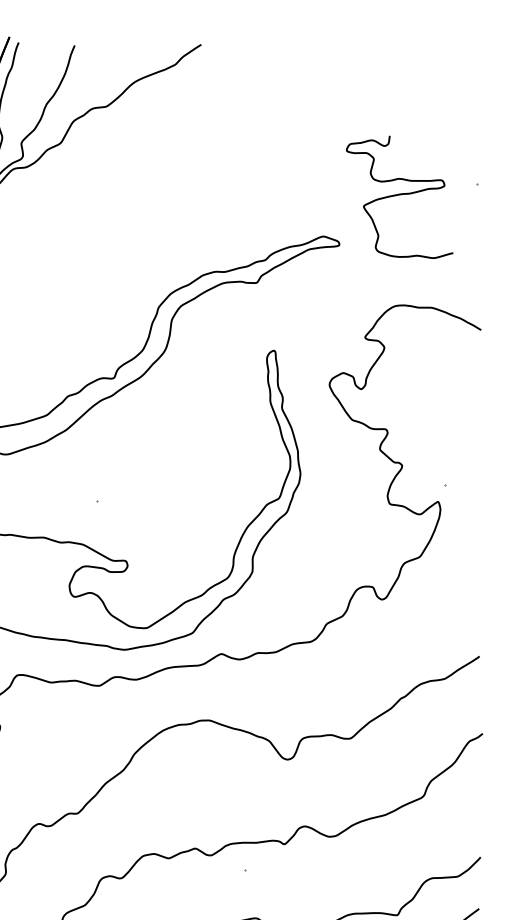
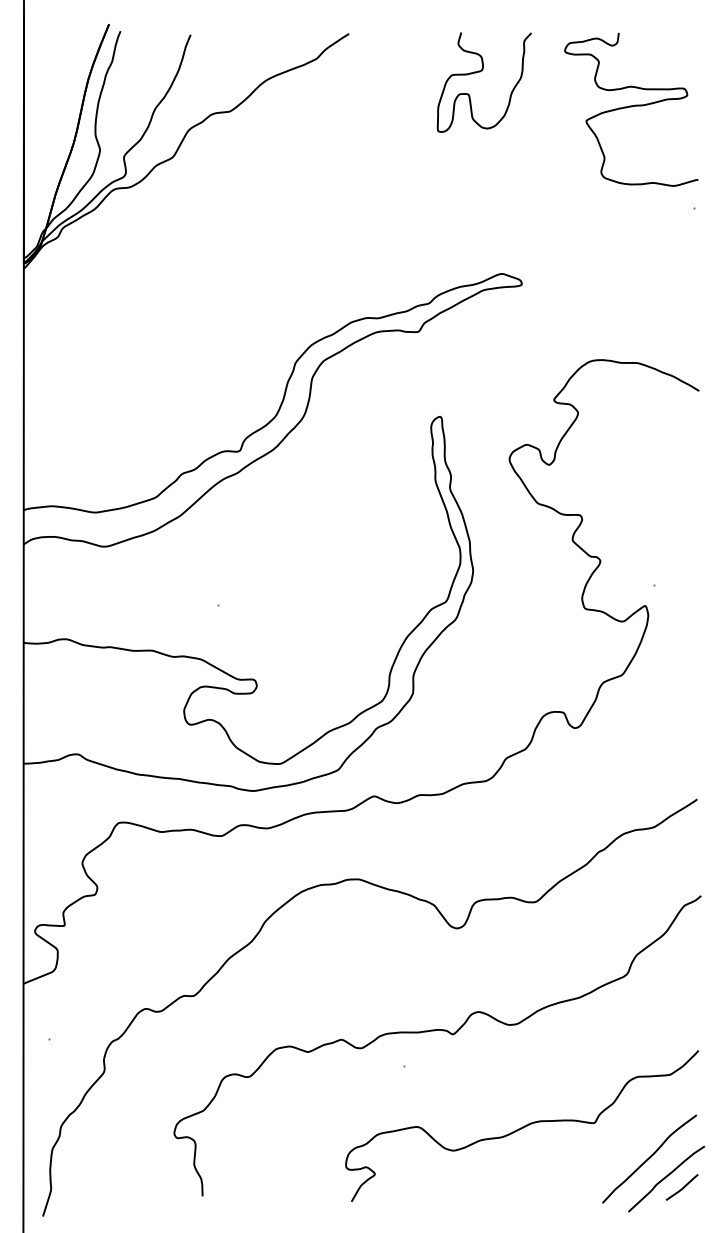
curve: (306, 75) -> (480, 72), added
curve: (399, 195) -> (631, 107), moved

